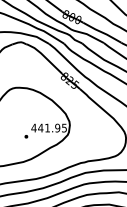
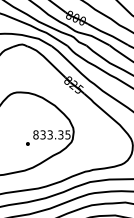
text: (45, 127) -> (48, 134), 441.95 -> 833.35

